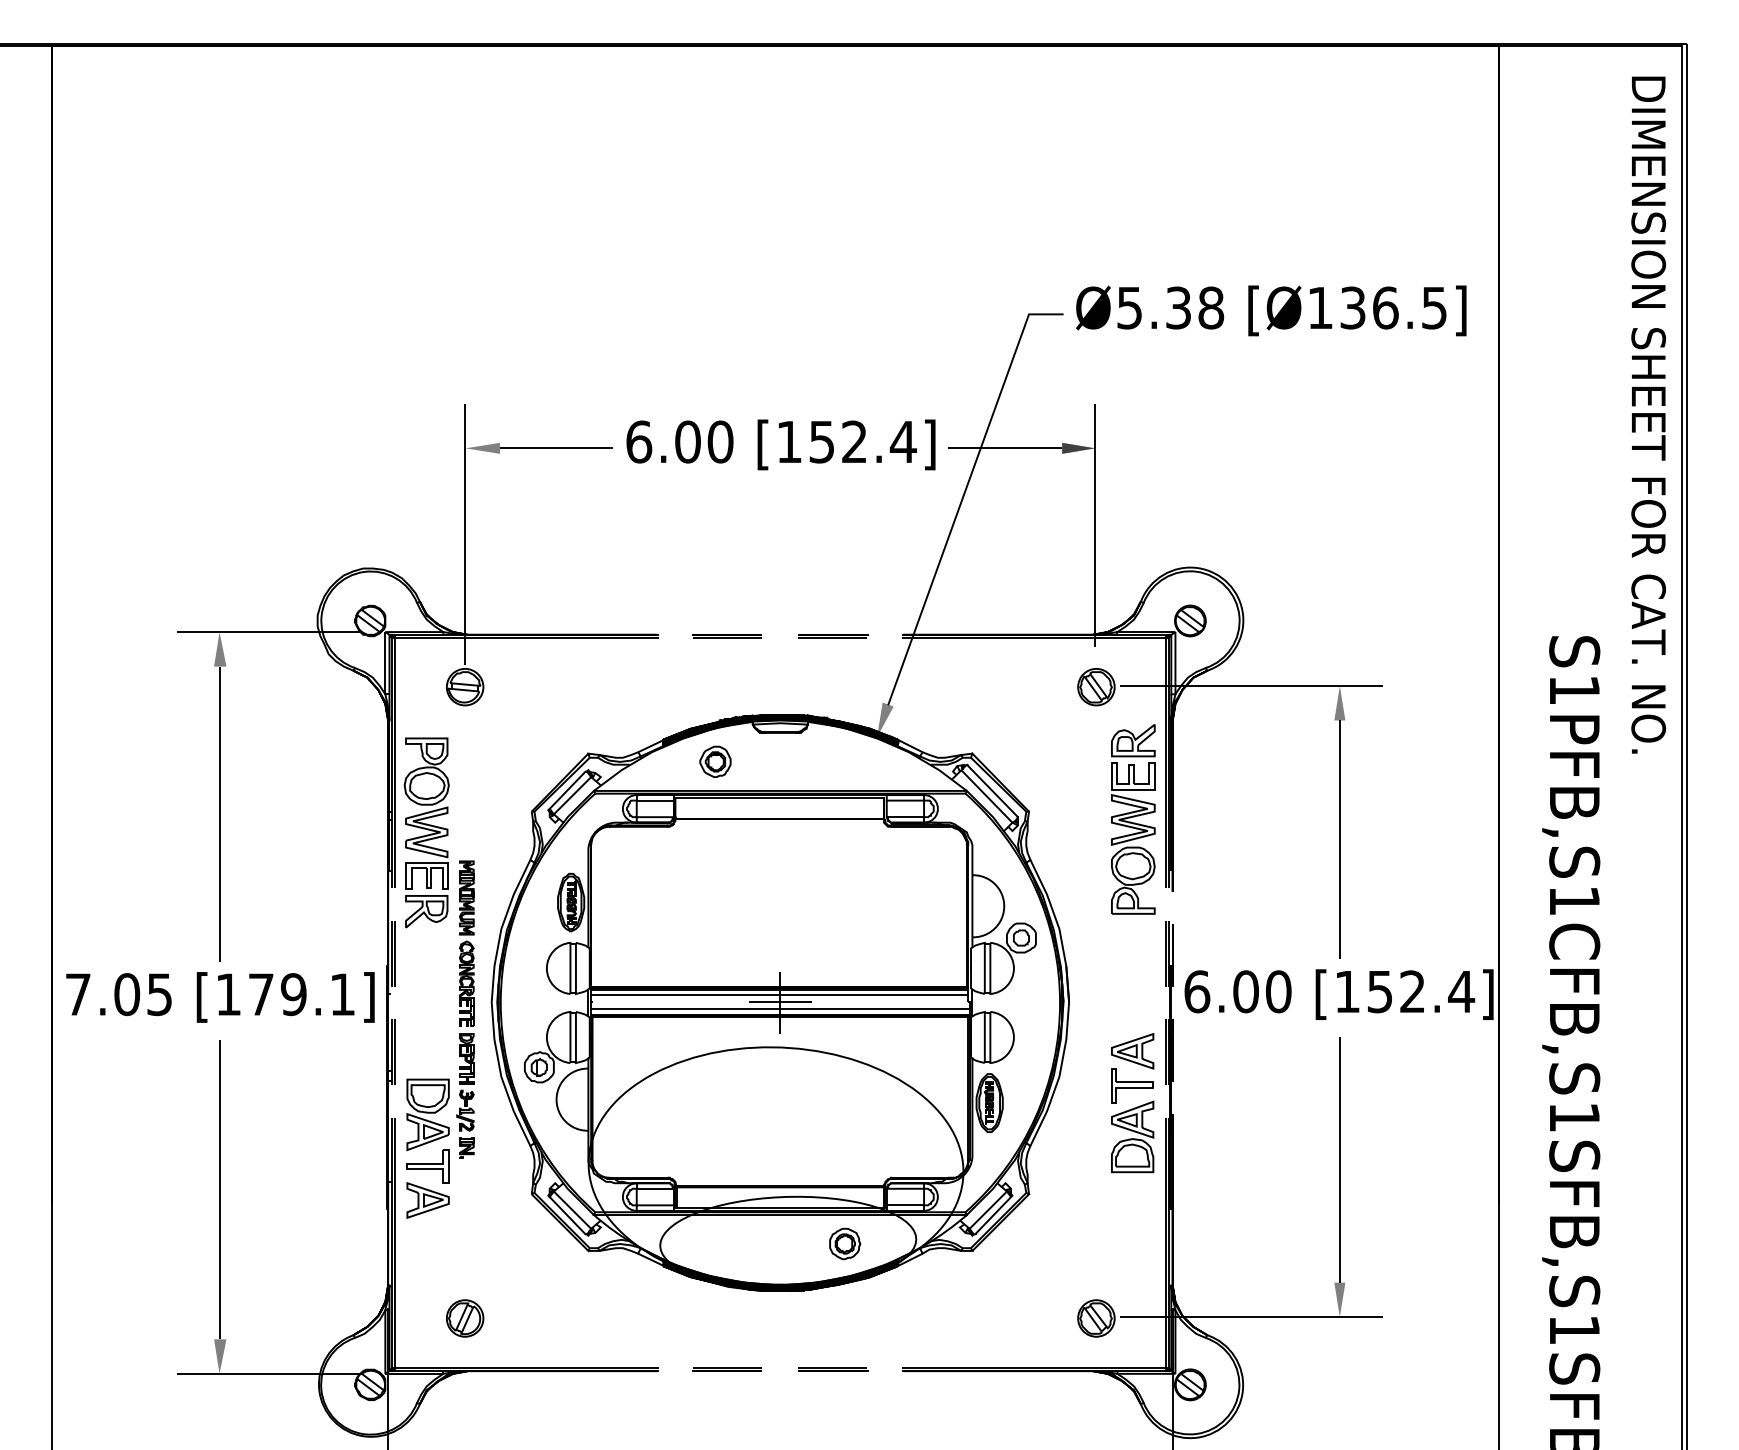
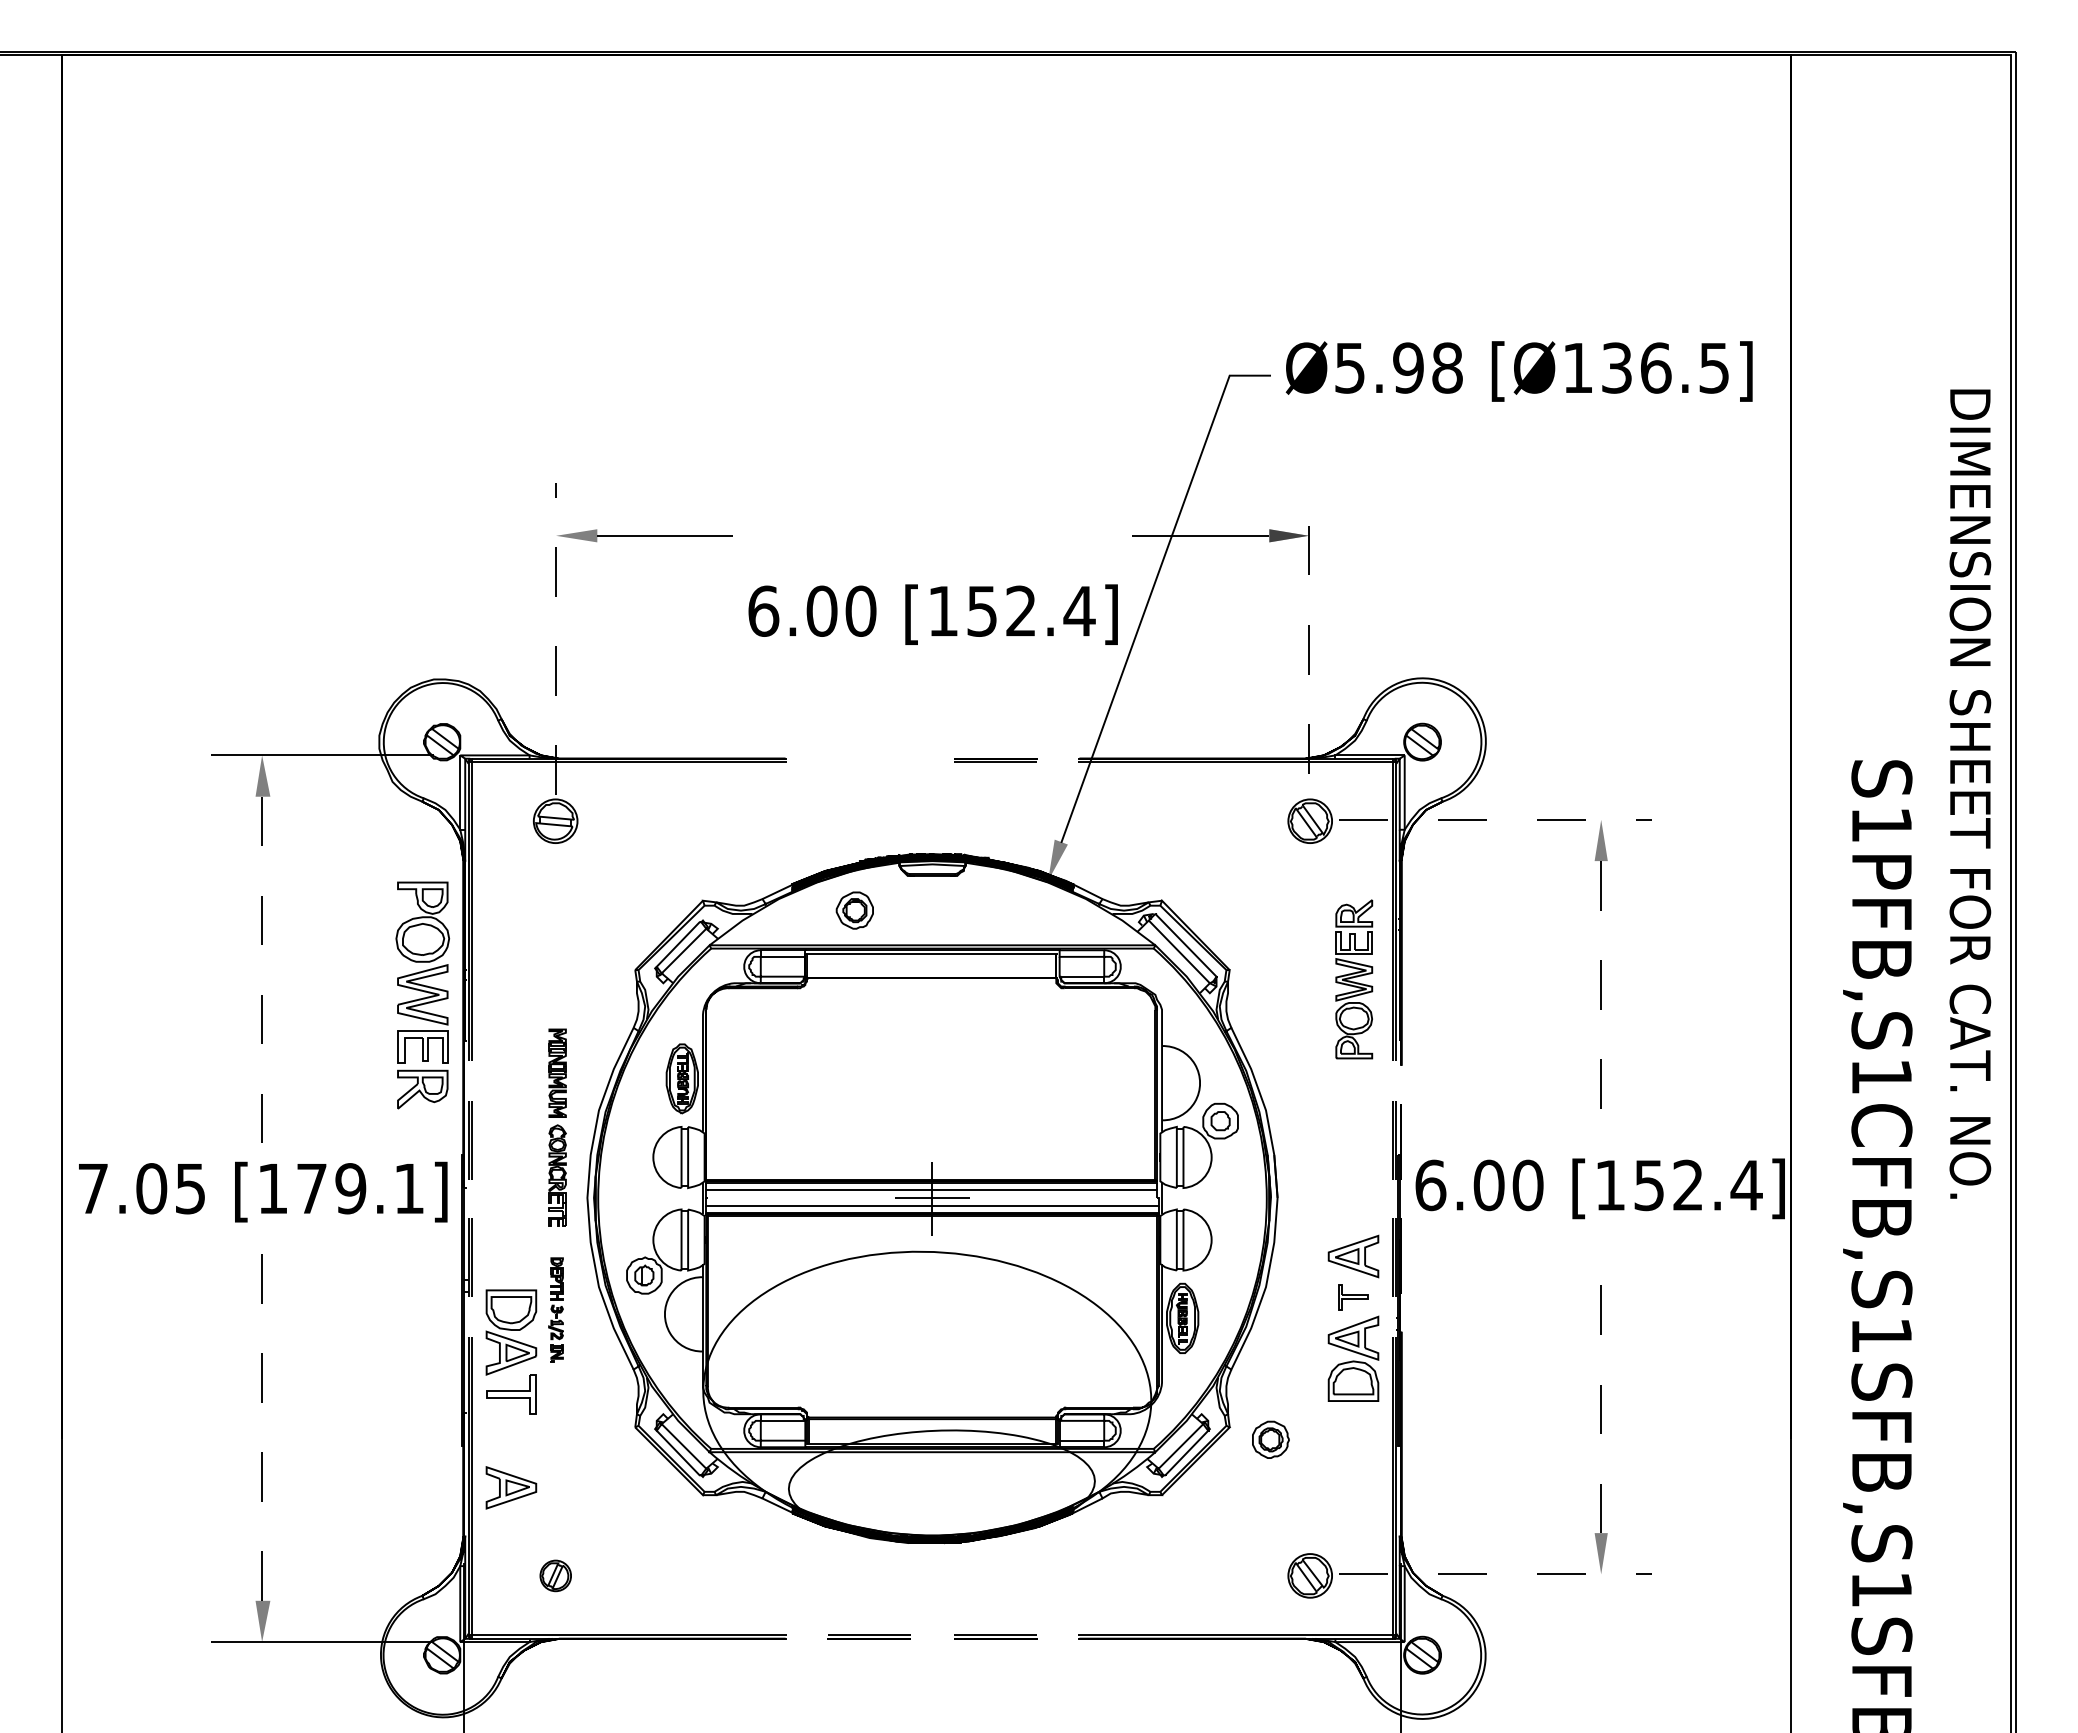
text: (1178, 307) -> (1408, 367), Ø5.38 -> Ø5.98
text: (1648, 414) -> (1970, 793), moved
text: (780, 444) -> (932, 614), moved
line: (1094, 525) -> (1308, 627), solid -> dashed
line: (465, 534) -> (556, 638), solid -> dashed
line: (726, 635) -> (868, 759), removed
line: (1251, 685) -> (1495, 819), solid -> dashed
line: (219, 814) -> (262, 973), solid -> dashed
part: (1132, 819) -> (1353, 979), size x0.7
part: (426, 832) -> (422, 995), moved
line: (1340, 839) -> (1601, 1003), solid -> dashed
part: (1132, 1085) -> (1353, 1297), size x0.6
part: (465, 1096) -> (555, 1310), size x0.7
line: (1340, 1160) -> (1601, 1386), solid -> dashed
line: (219, 1189) -> (262, 1421), solid -> dashed
part: (428, 1200) -> (511, 1487), moved
part: (844, 1243) -> (1270, 1439), moved
line: (1251, 1317) -> (1495, 1574), solid -> dashed
part: (465, 1318) -> (555, 1575), size x0.7

